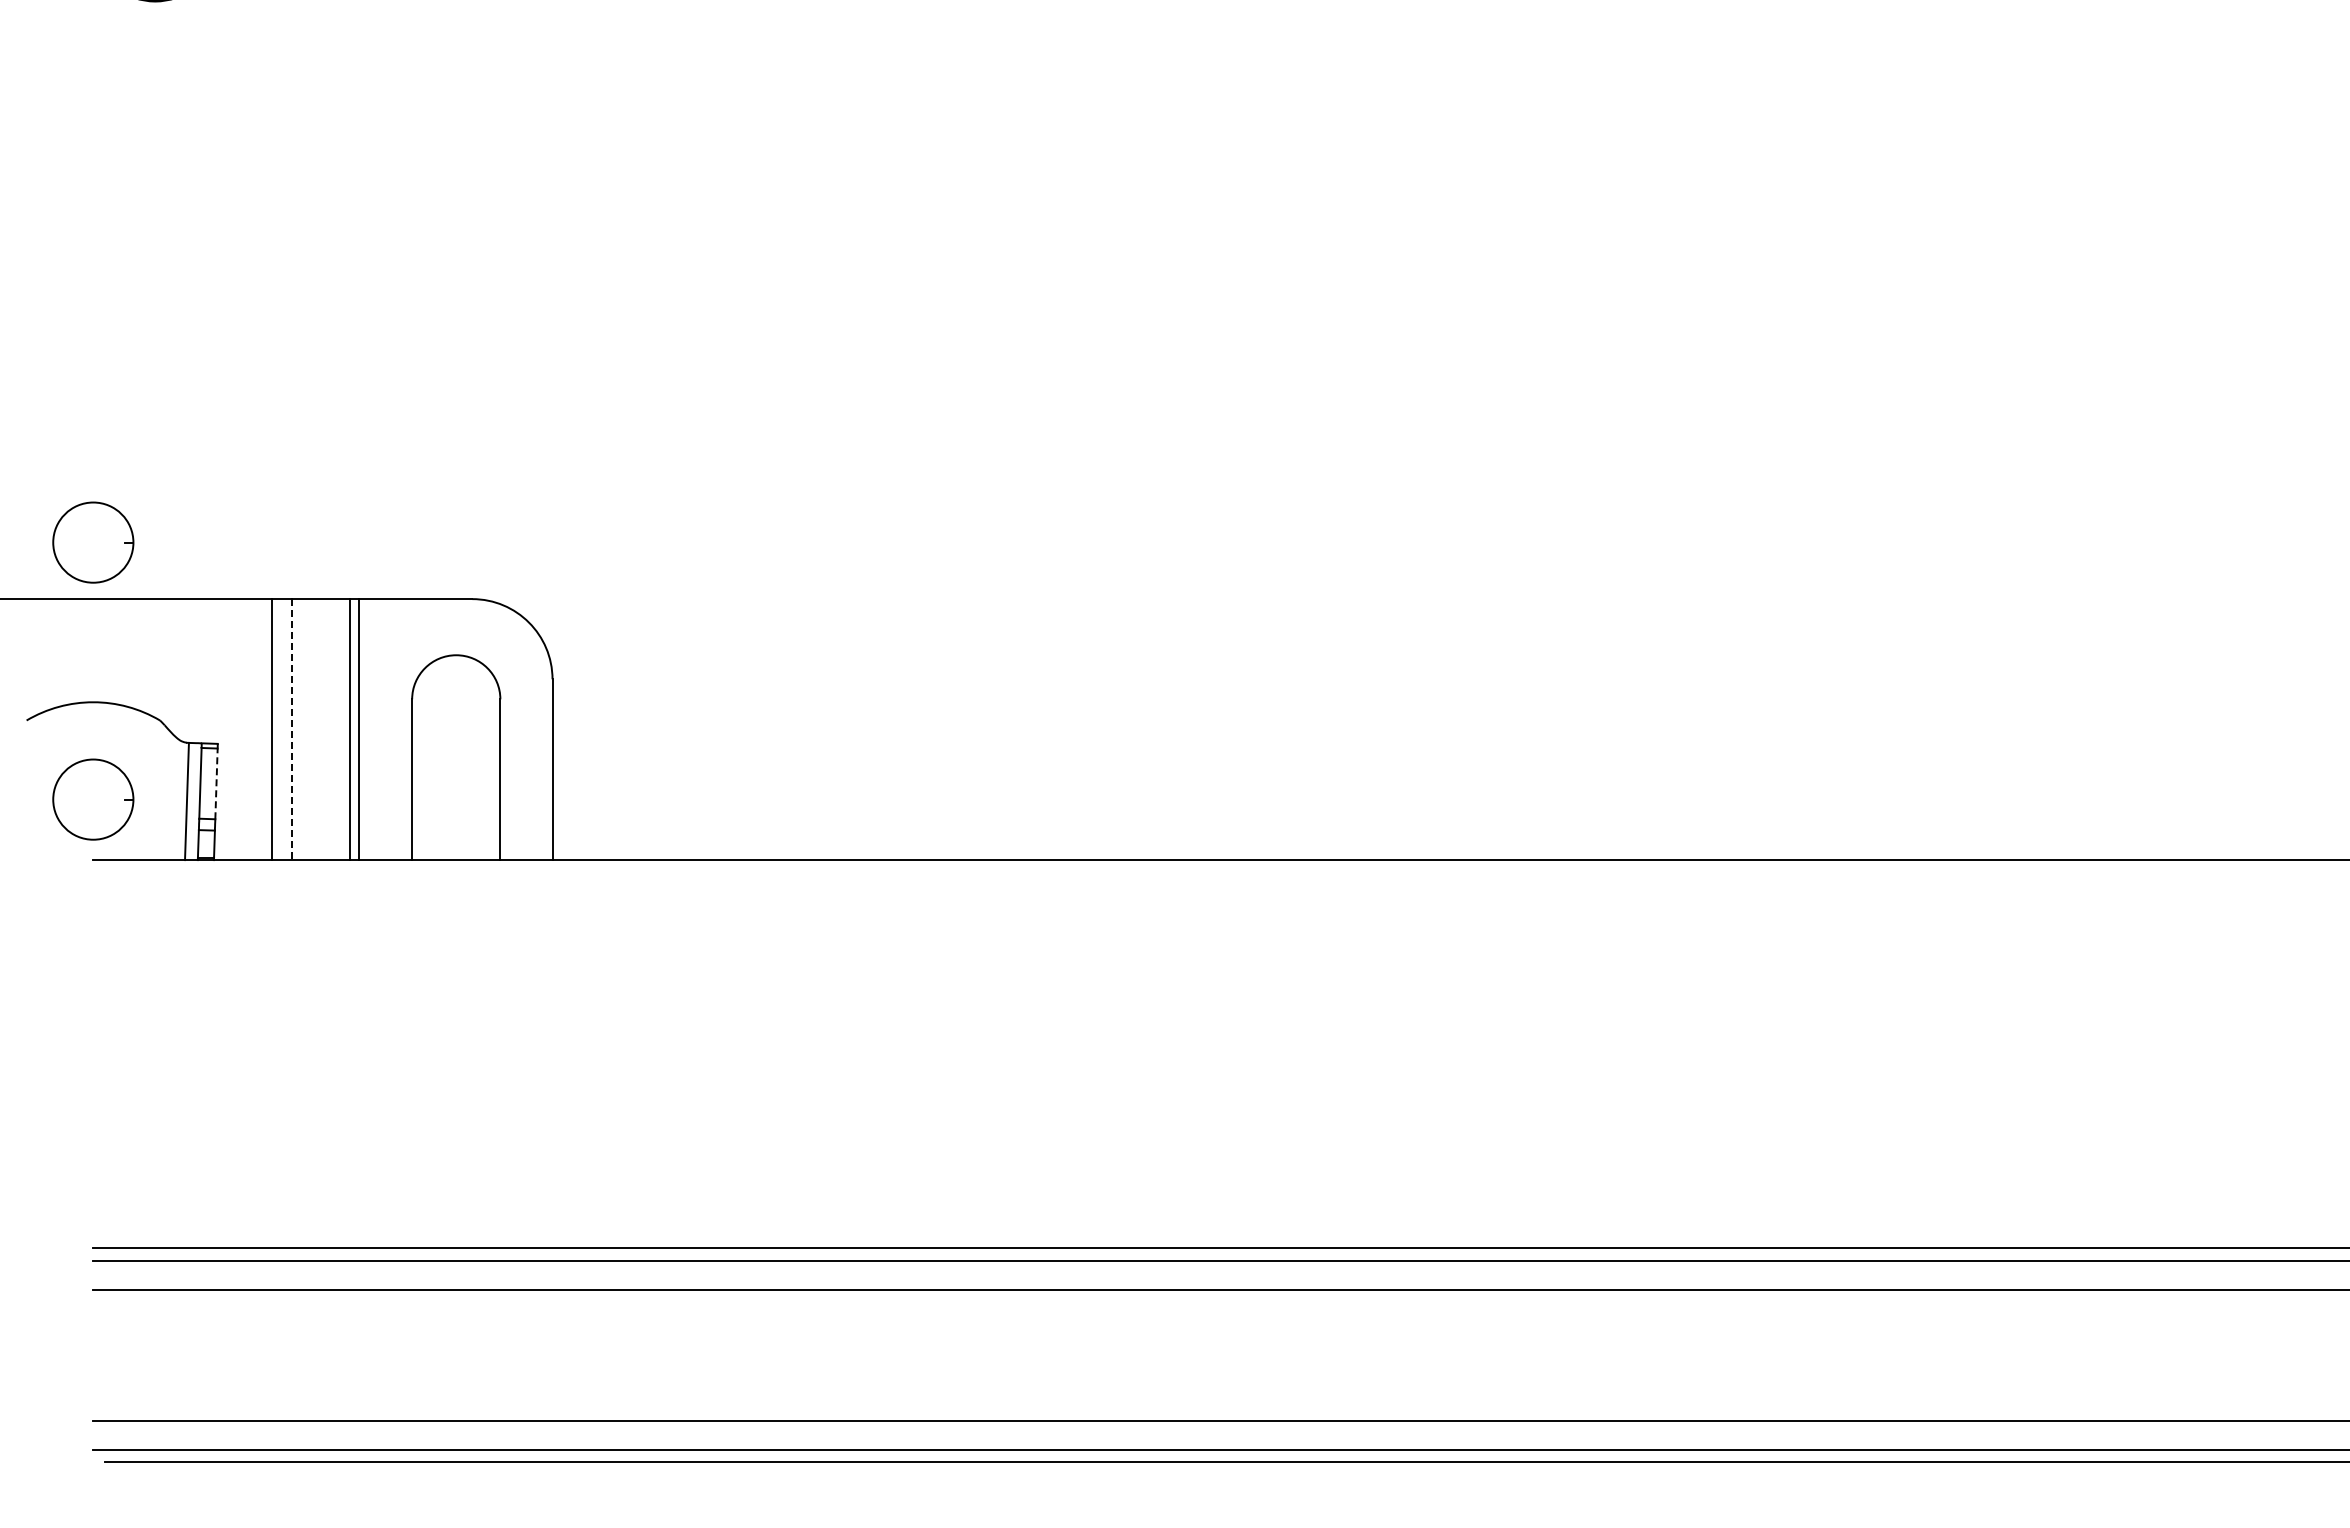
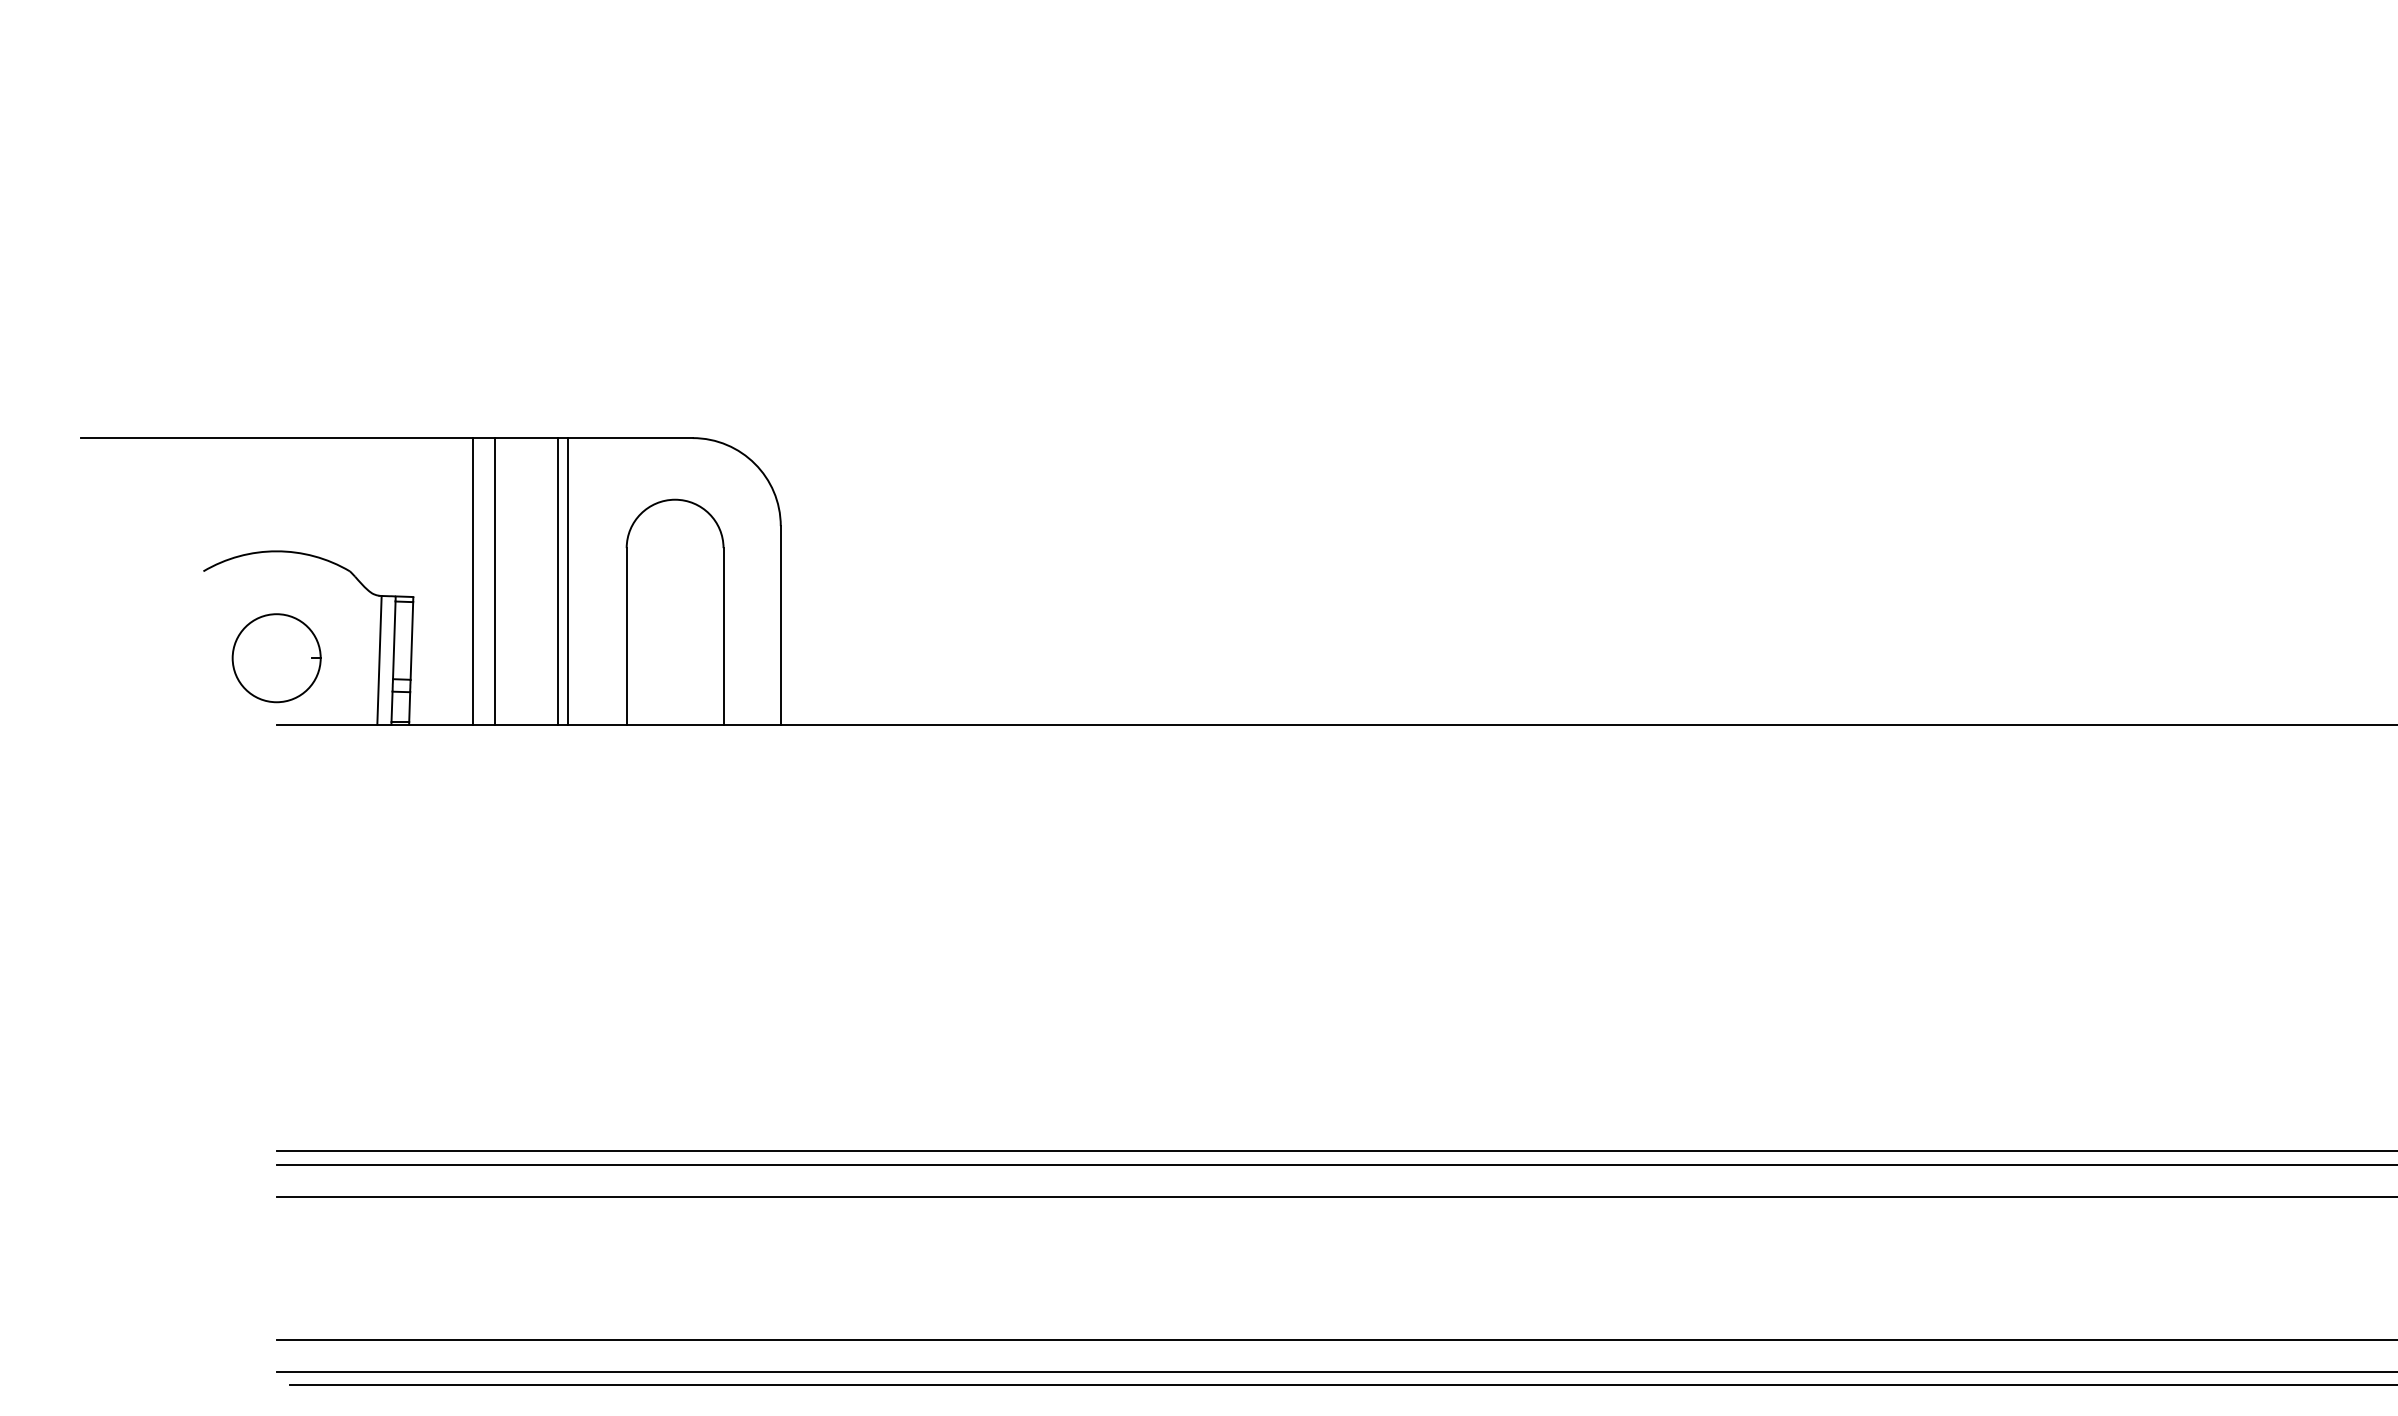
part: (93, 542) -> (276, 375), removed
line: (292, 730) -> (495, 582), dashed -> solid
line: (216, 783) -> (411, 640), dashed -> solid

